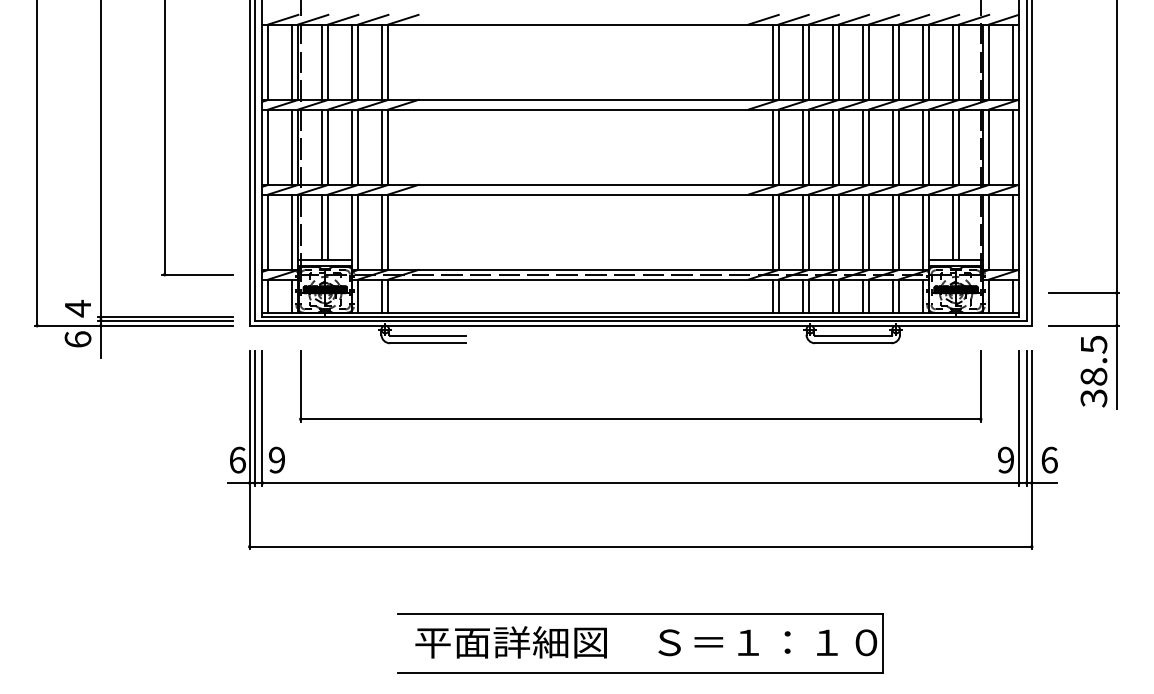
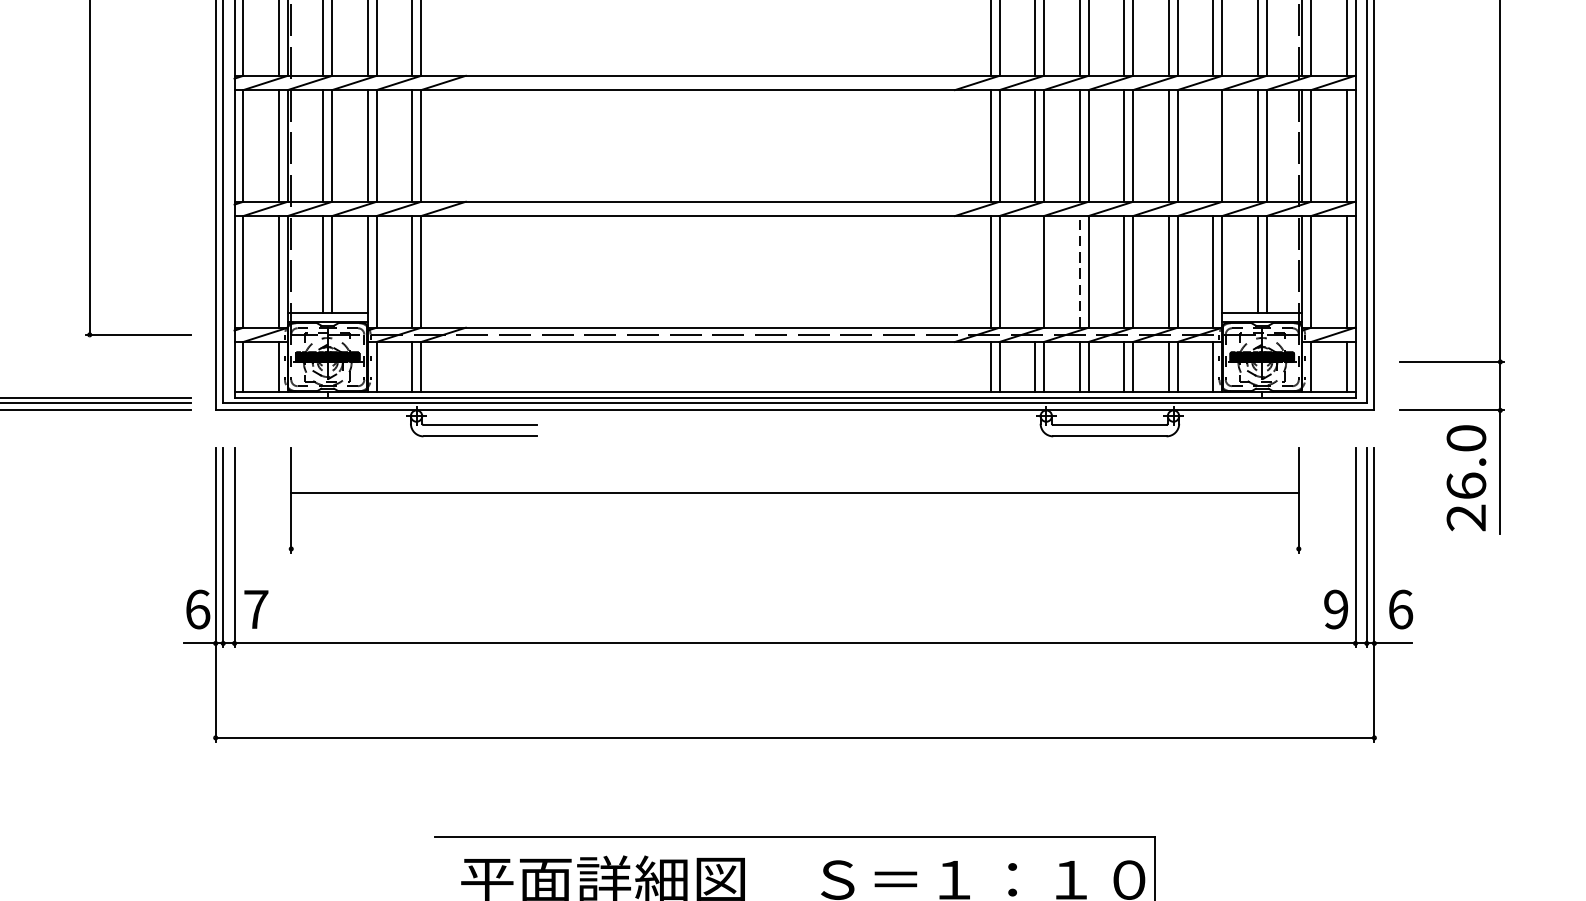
line: (923, 146) -> (1213, 144), removed
line: (802, 231) -> (1034, 270), removed
line: (832, 232) -> (1079, 272), solid -> dashed
text: (1093, 371) -> (1465, 478), 38.5 -> 26.0
line: (640, 419) -> (794, 493), moved
text: (277, 459) -> (256, 608), 9 -> 7

